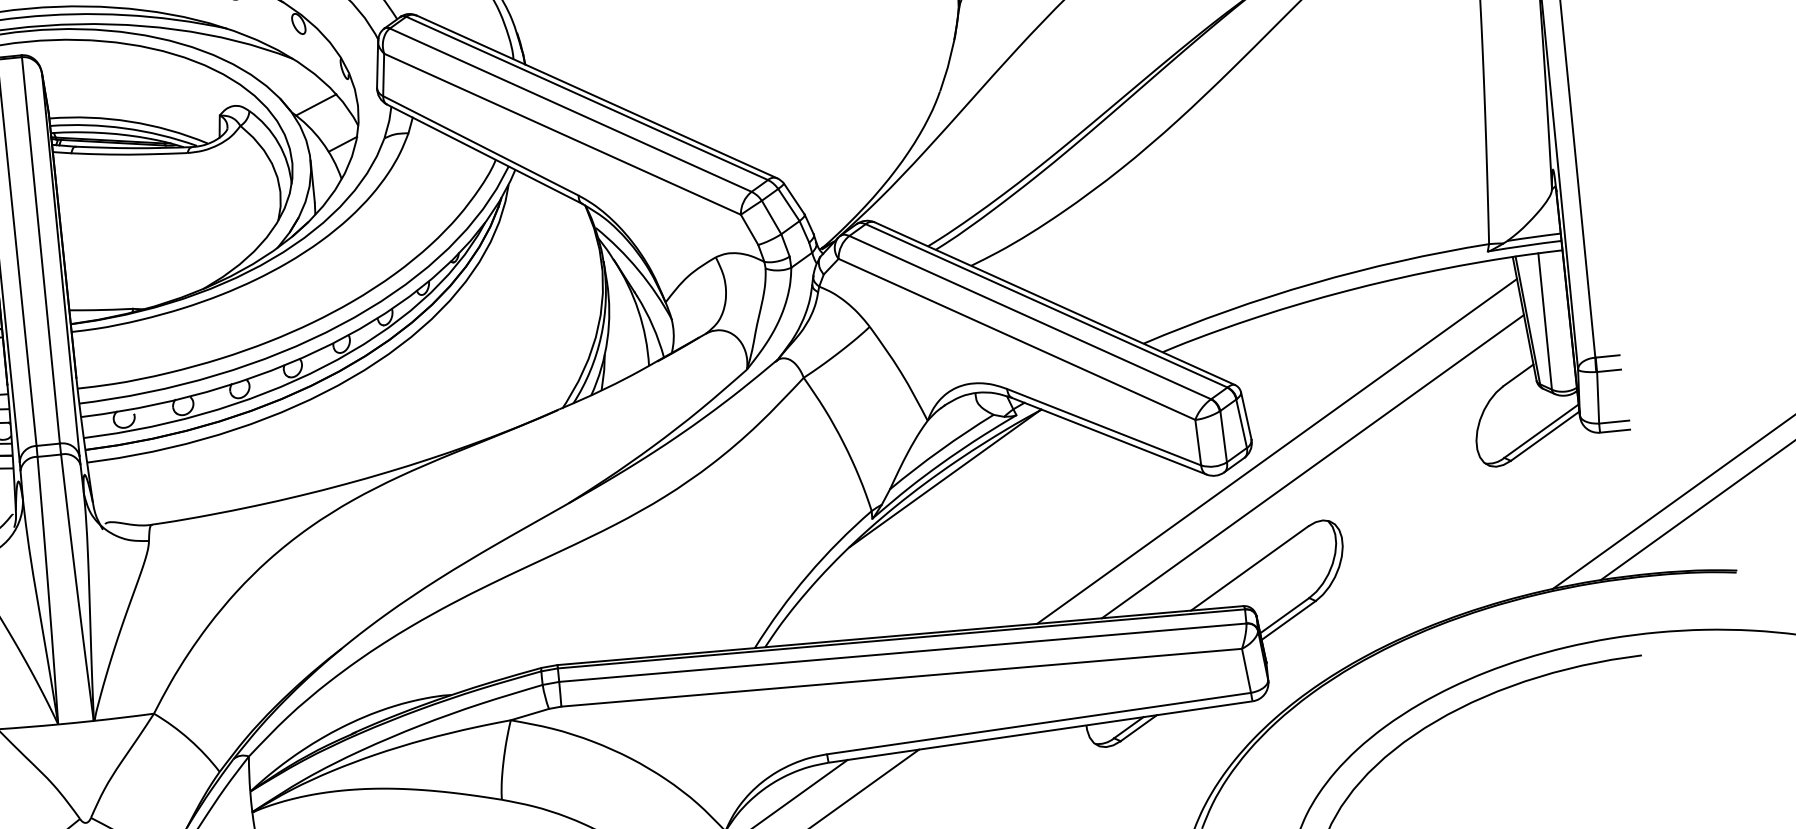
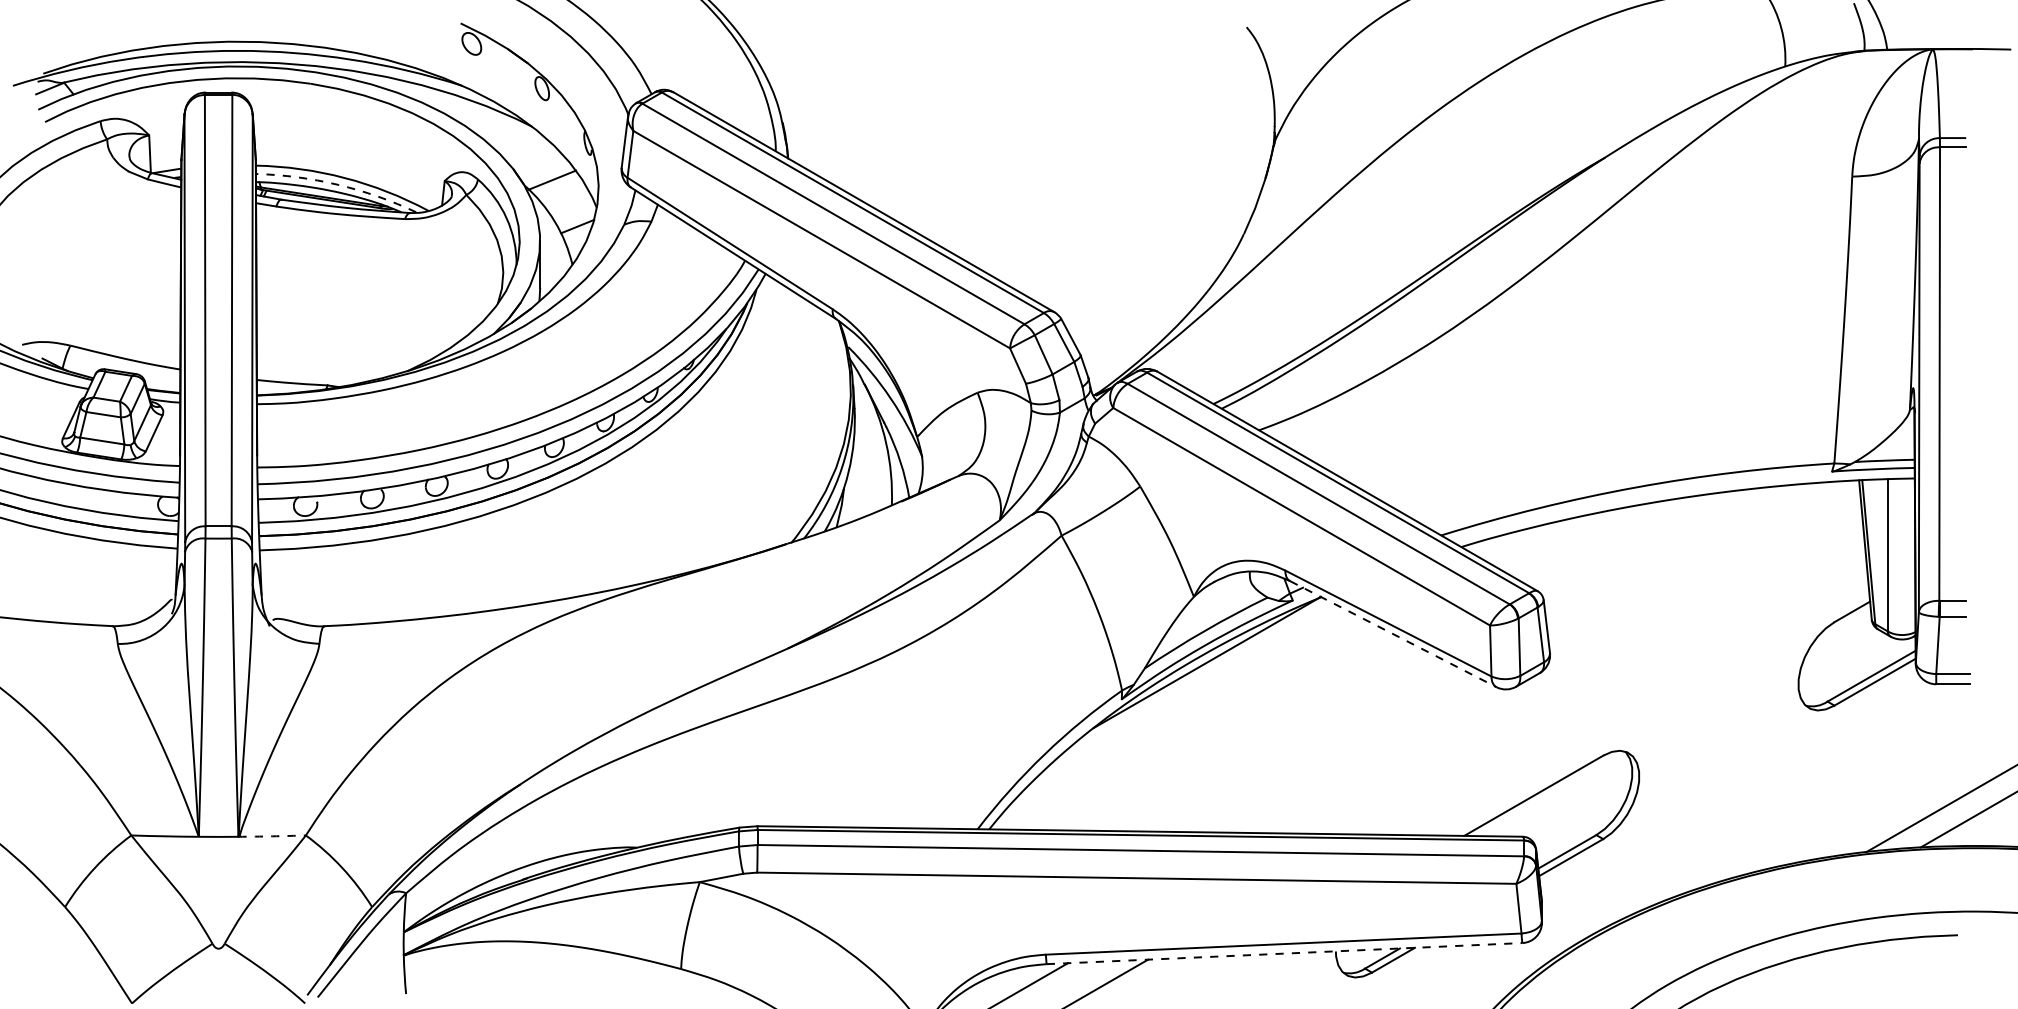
arc: (125, 128) -> (338, 184), solid -> dashed
line: (1109, 436) -> (1393, 634), solid -> dashed
line: (1276, 451) -> (1576, 669), removed
line: (1312, 466) -> (1614, 689), removed
arc: (124, 717) -> (272, 836), solid -> dashed
line: (1039, 732) -> (1283, 953), solid -> dashed

